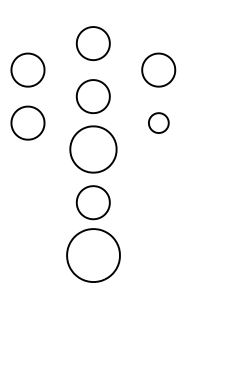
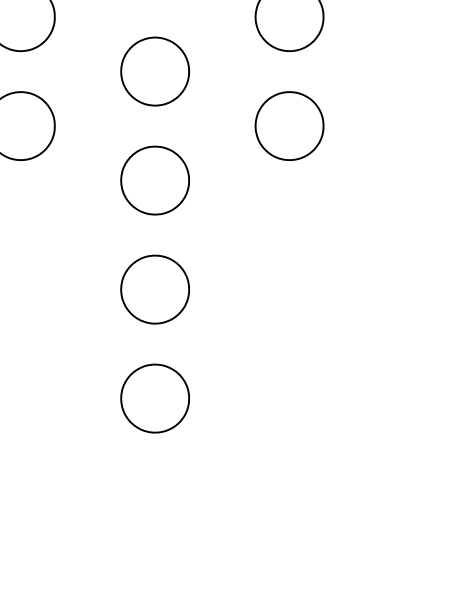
part: (158, 122) -> (289, 124), size x1.67
part: (92, 149) -> (153, 180), size x0.71
part: (92, 255) -> (153, 398), size x0.62

